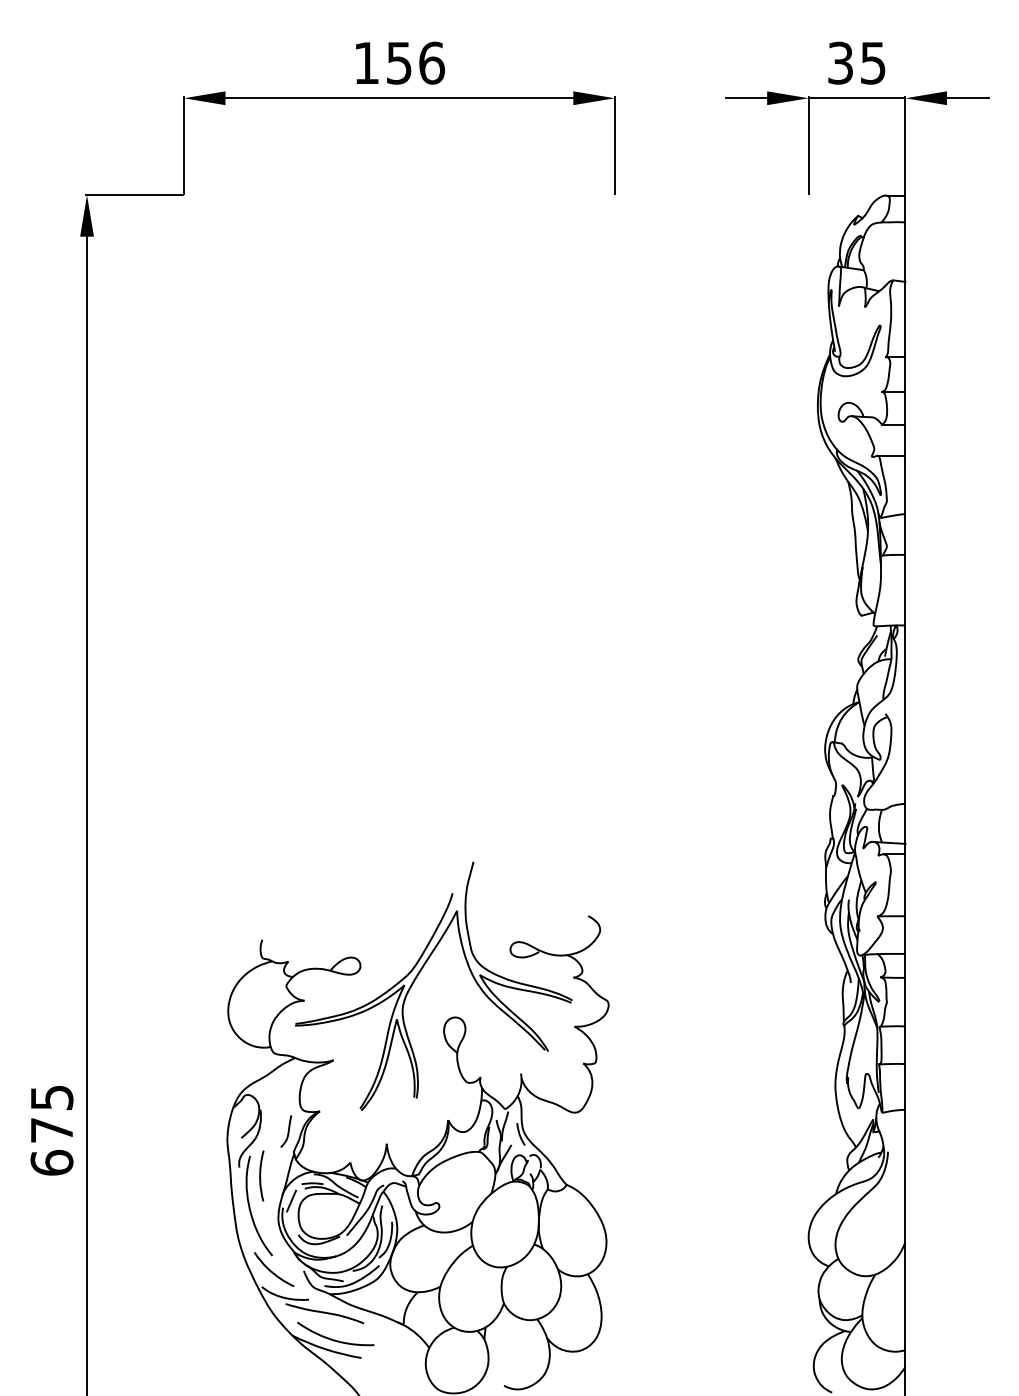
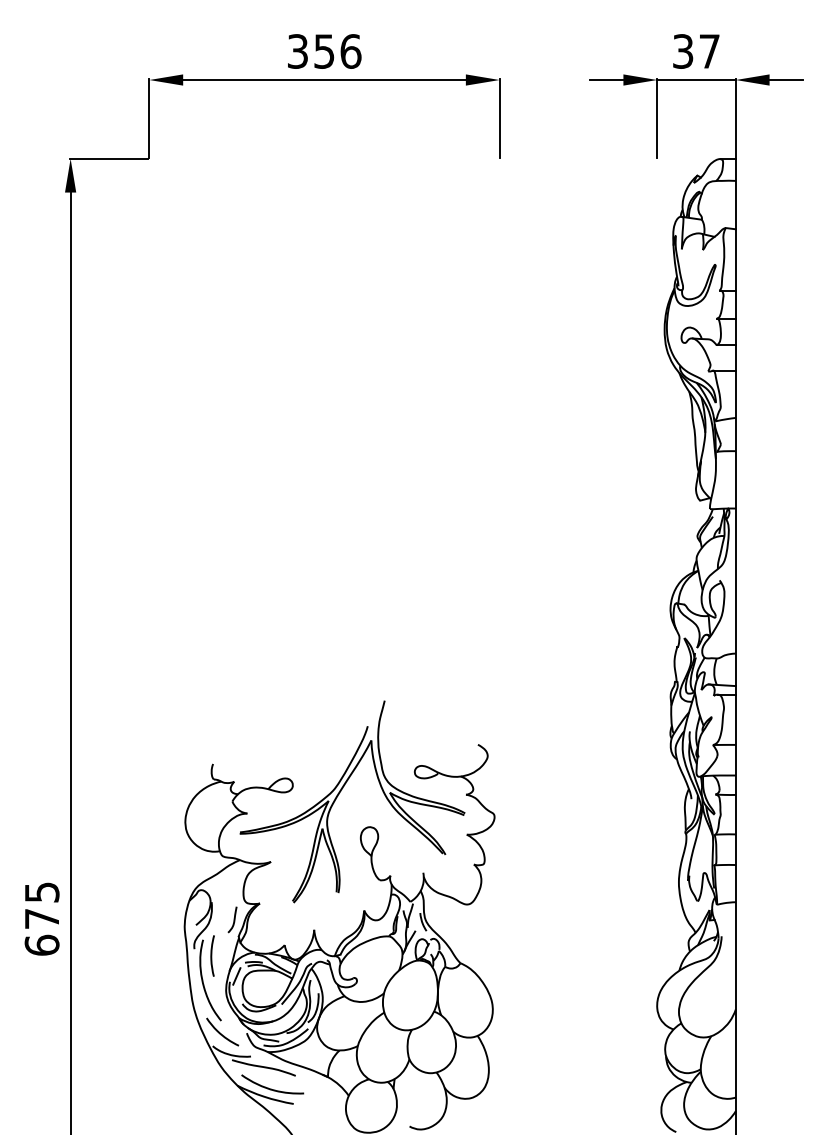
text: (366, 63) -> (297, 51), 156 -> 356
text: (873, 63) -> (709, 51), 35 -> 37

